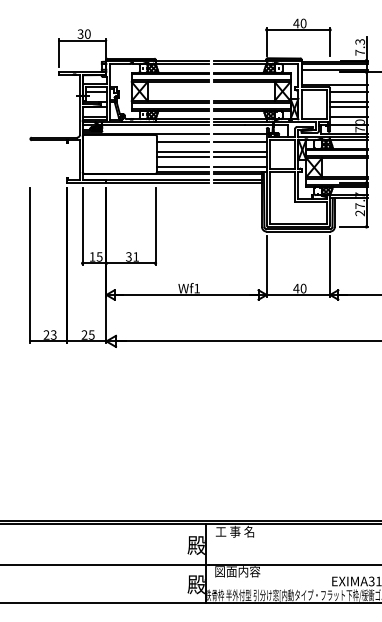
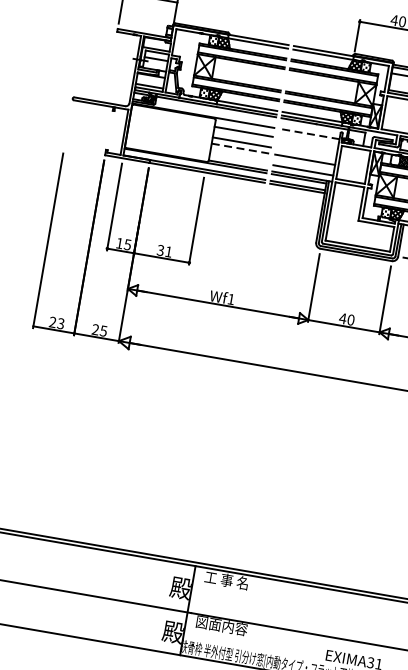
line: (240, 134) -> (309, 134), solid -> dashed
line: (239, 142) -> (307, 143), removed
line: (239, 151) -> (305, 153), removed
line: (182, 157) -> (240, 148), solid -> dashed
line: (182, 166) -> (238, 159), removed

